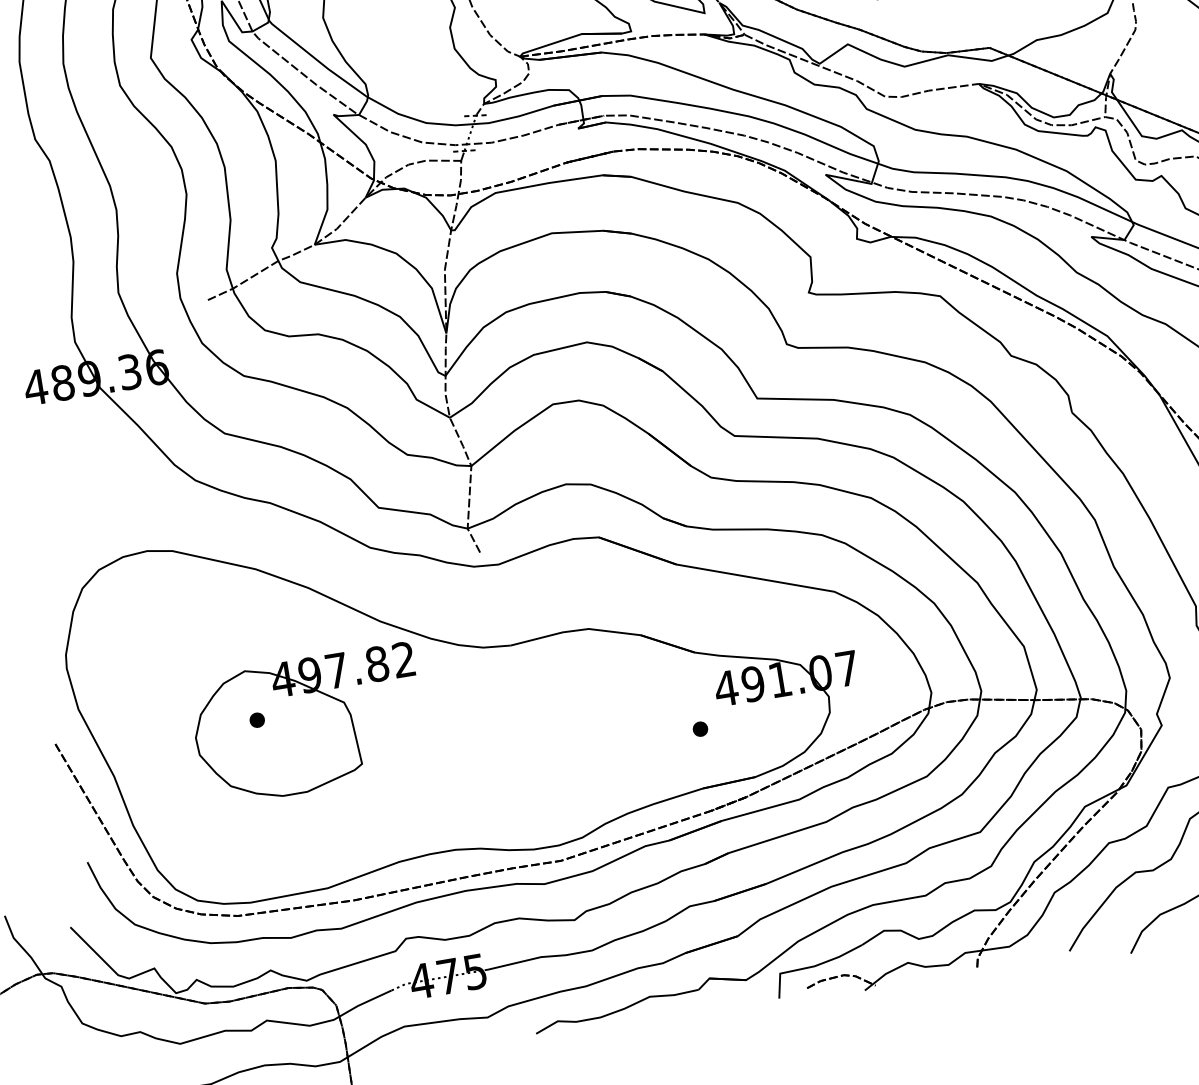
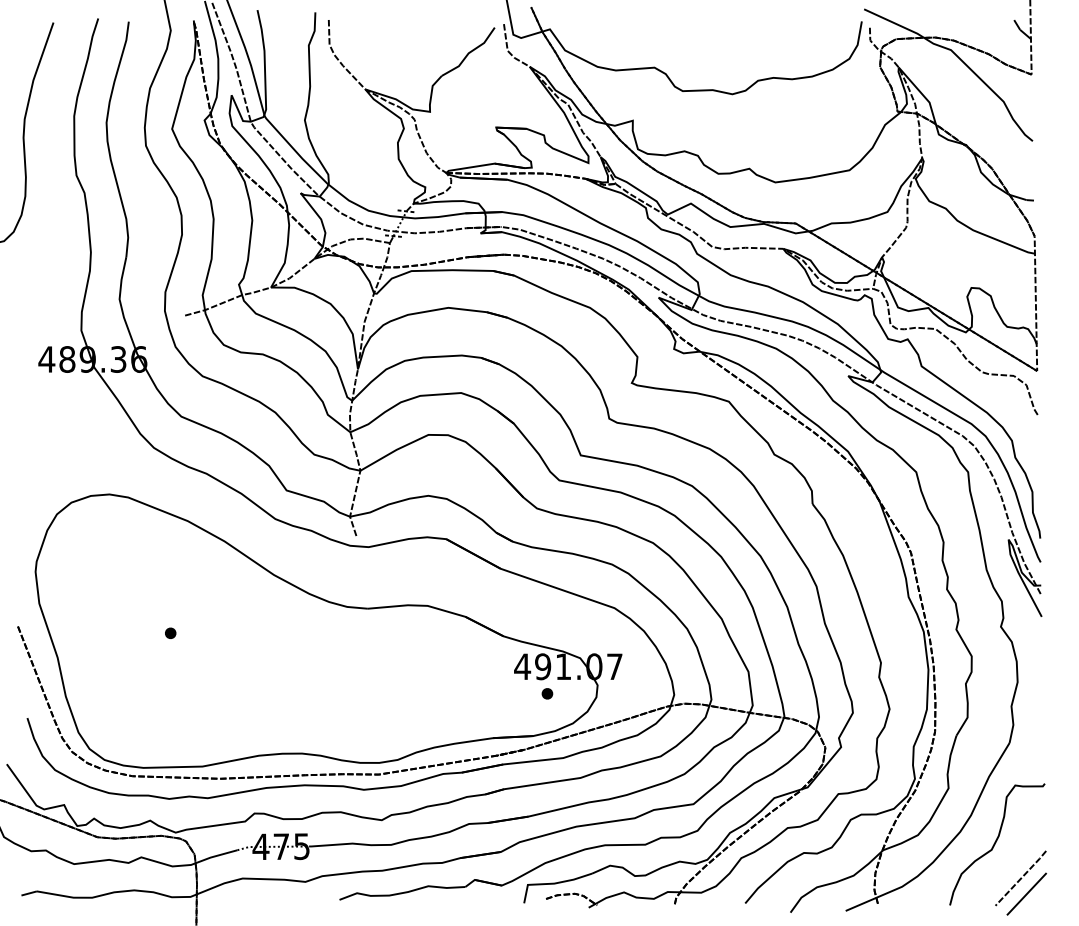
part: (308, 724) -> (208, 642), removed
part: (700, 728) -> (547, 693), moved

